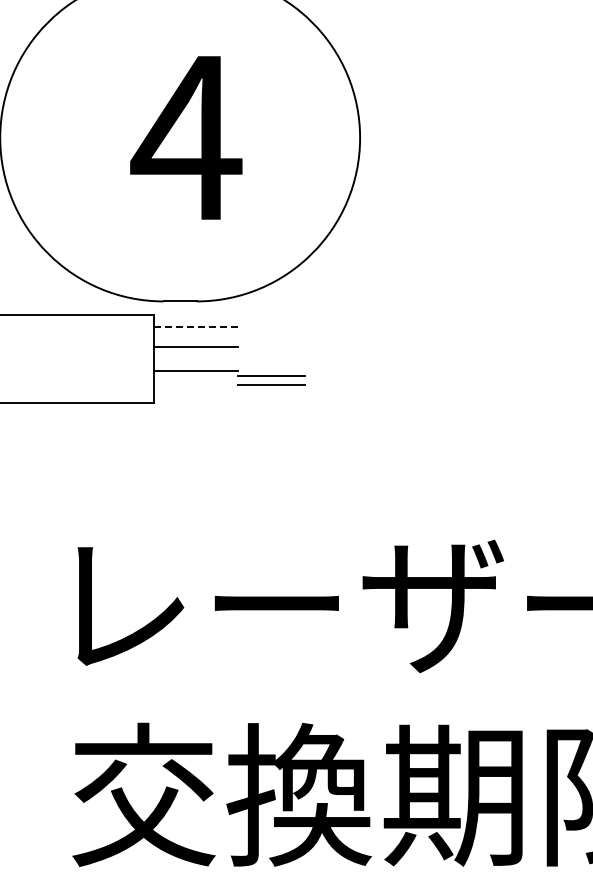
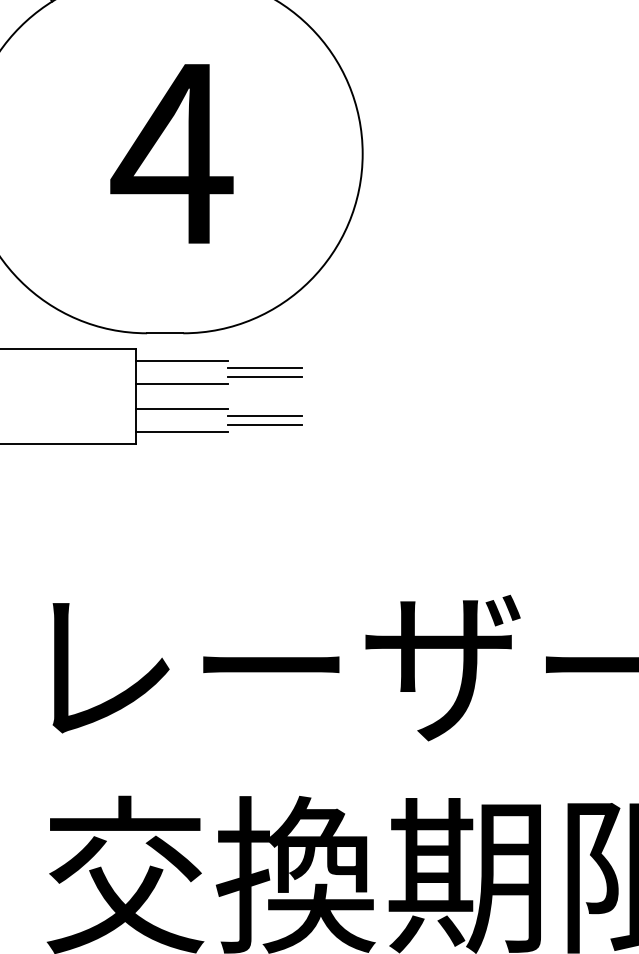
line: (196, 326) -> (183, 360), dashed -> solid
line: (270, 332) -> (264, 367), added
line: (270, 341) -> (264, 377), added
line: (195, 390) -> (182, 431), added

